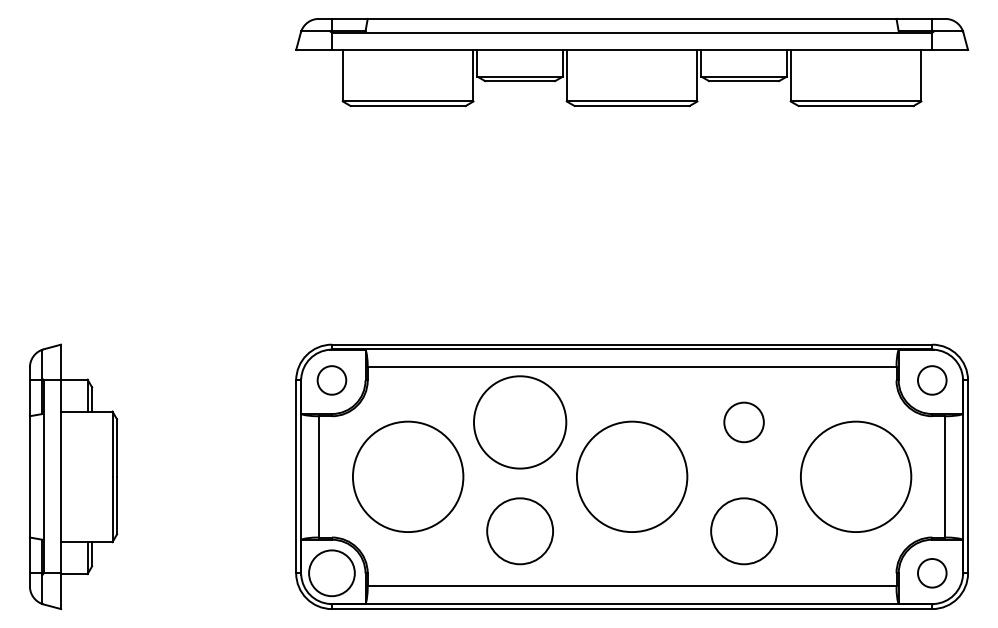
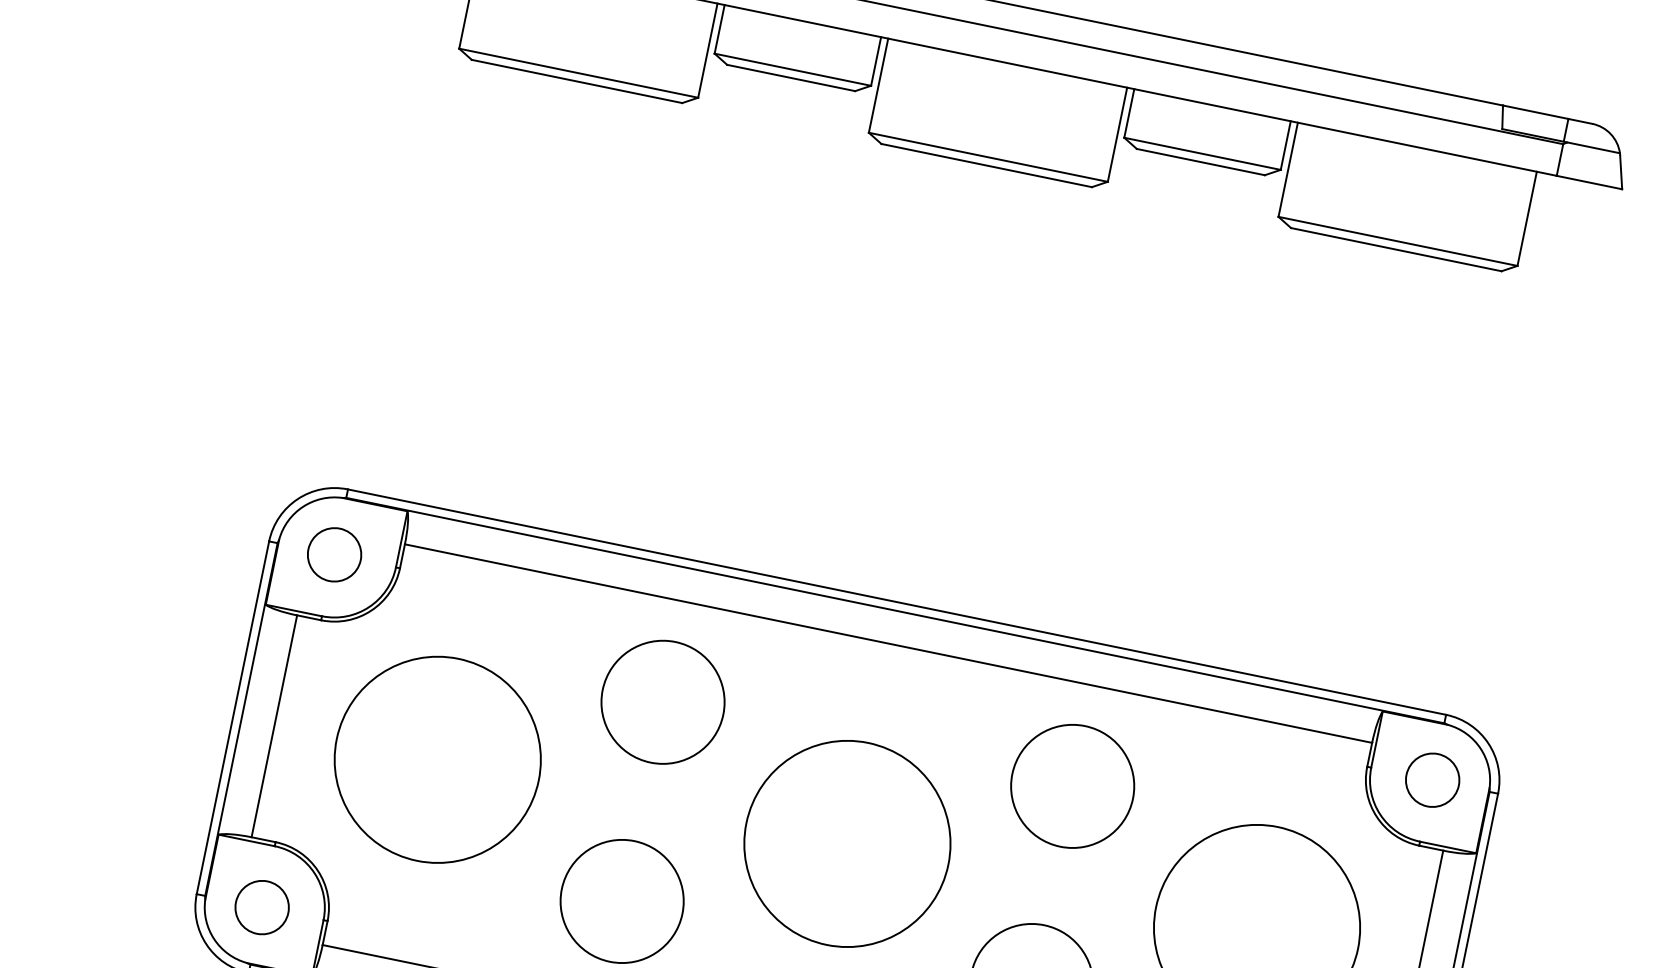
circle: (520, 422) -> (663, 702), size x0.71
circle: (744, 422) -> (1073, 786), size x1.67
circle: (331, 572) -> (261, 905), size x0.62

